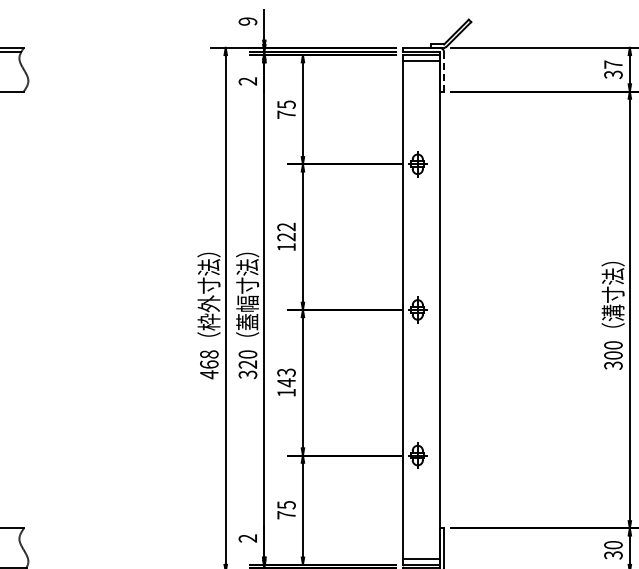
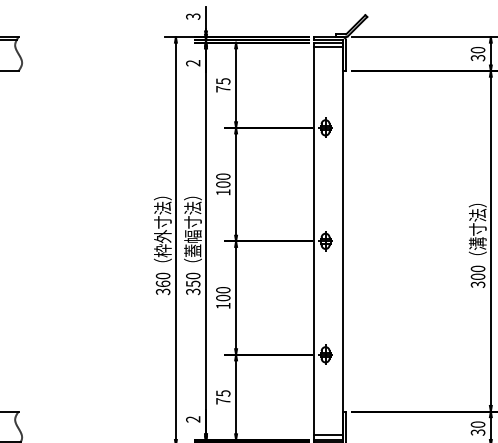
text: (248, 21) -> (193, 16), 9 -> 3
text: (613, 64) -> (478, 50), 37 -> 30
line: (444, 71) -> (346, 55), dashed -> solid
text: (286, 231) -> (223, 180), 122 -> 100
text: (209, 364) -> (163, 283), 468 -> 360
text: (247, 364) -> (192, 283), 320 -> 350
text: (286, 377) -> (223, 293), 143 -> 100

